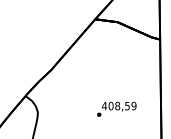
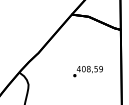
text: (115, 109) -> (87, 71), moved

